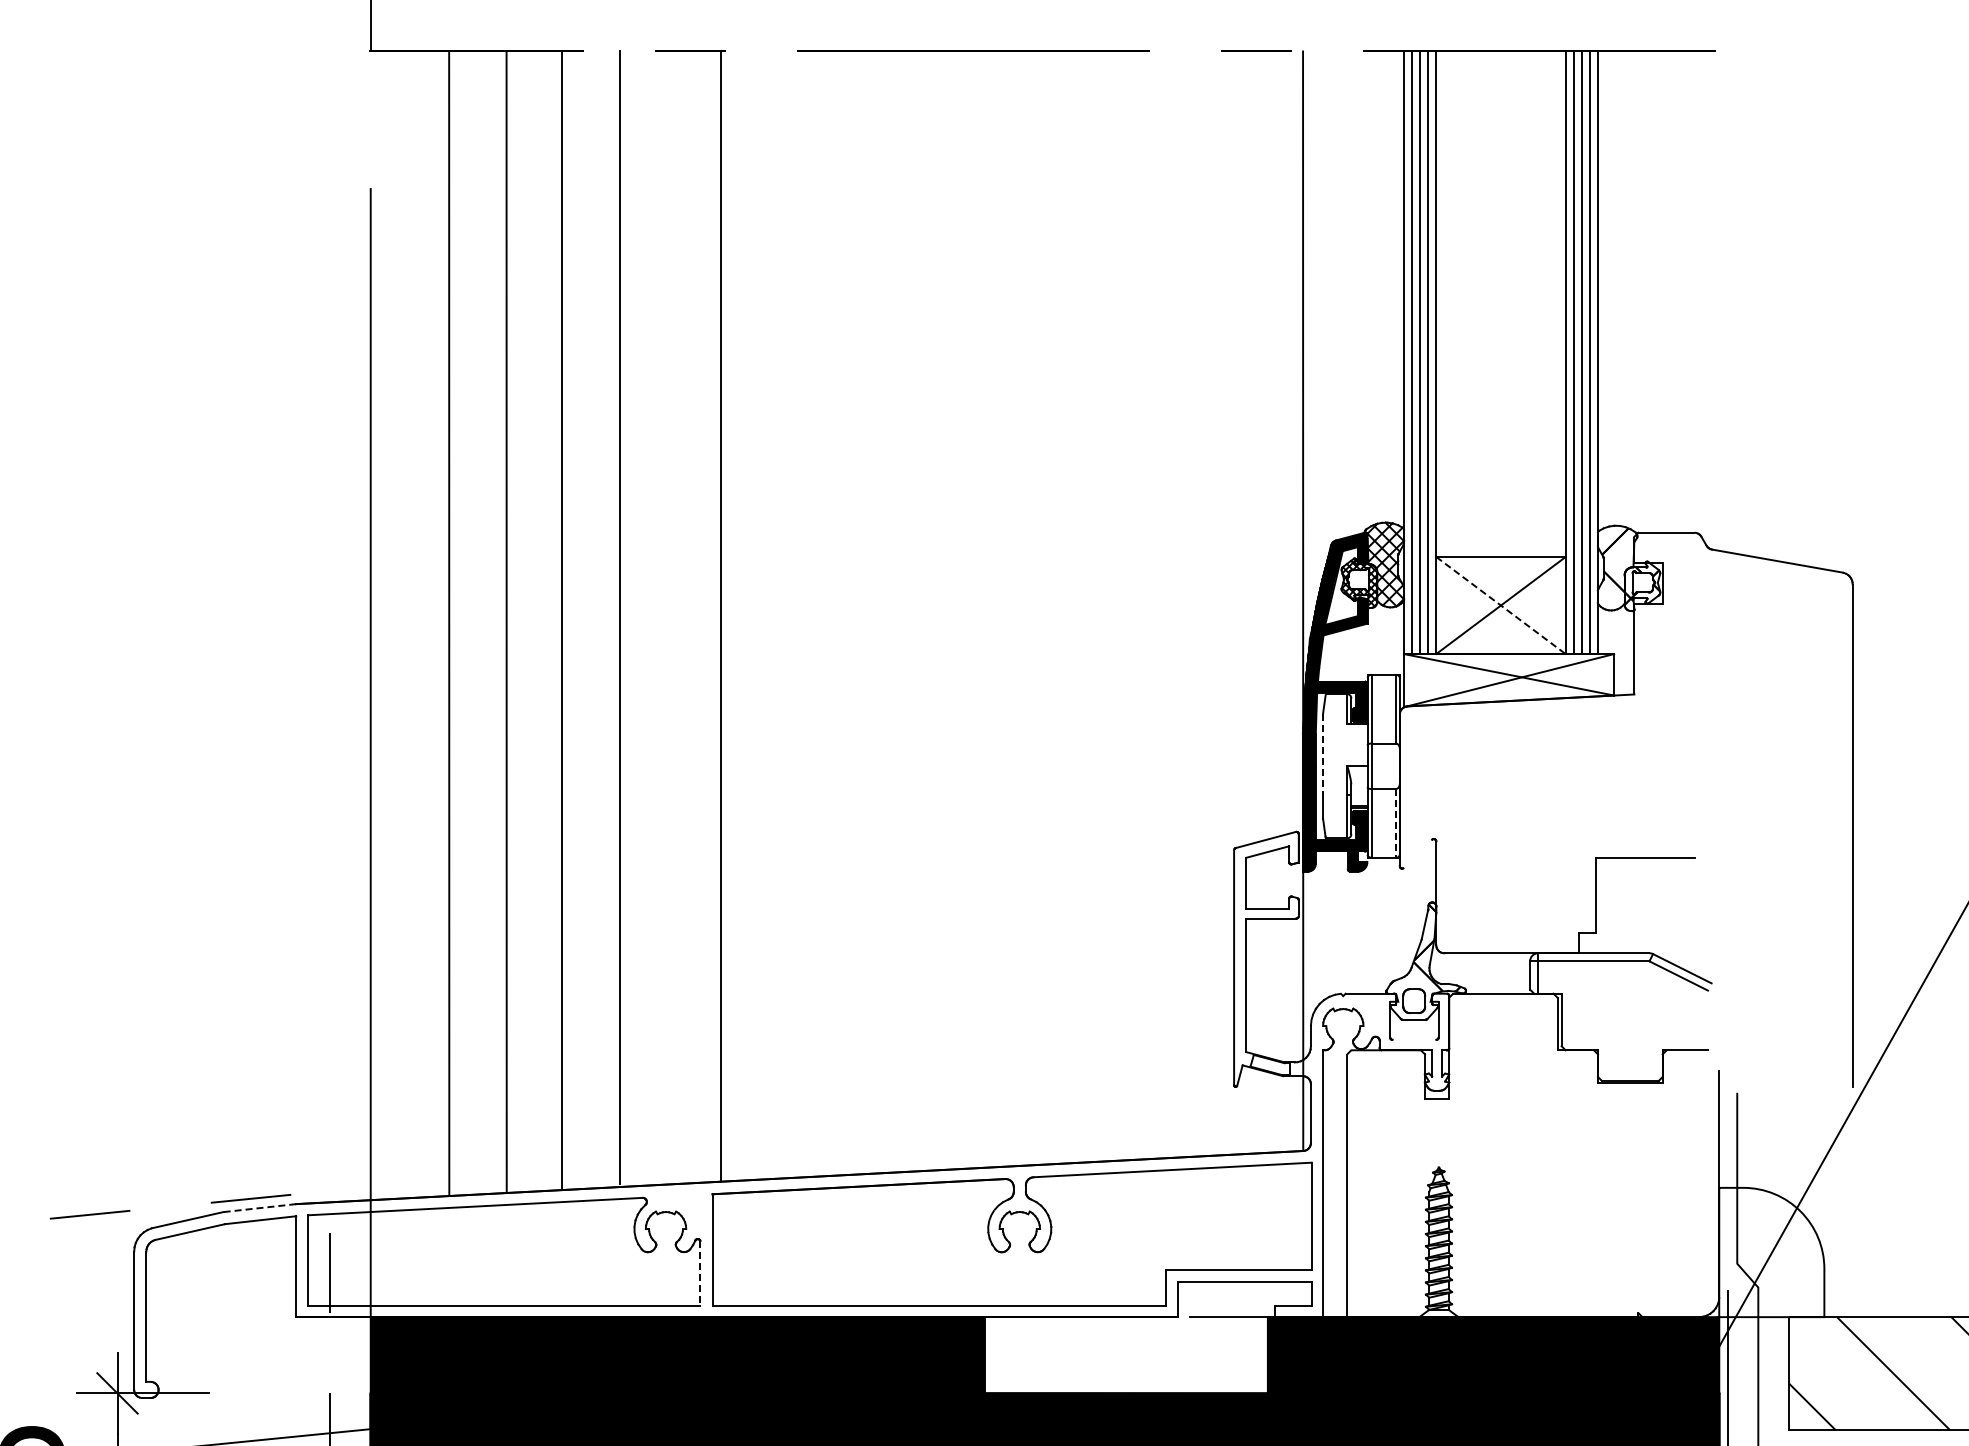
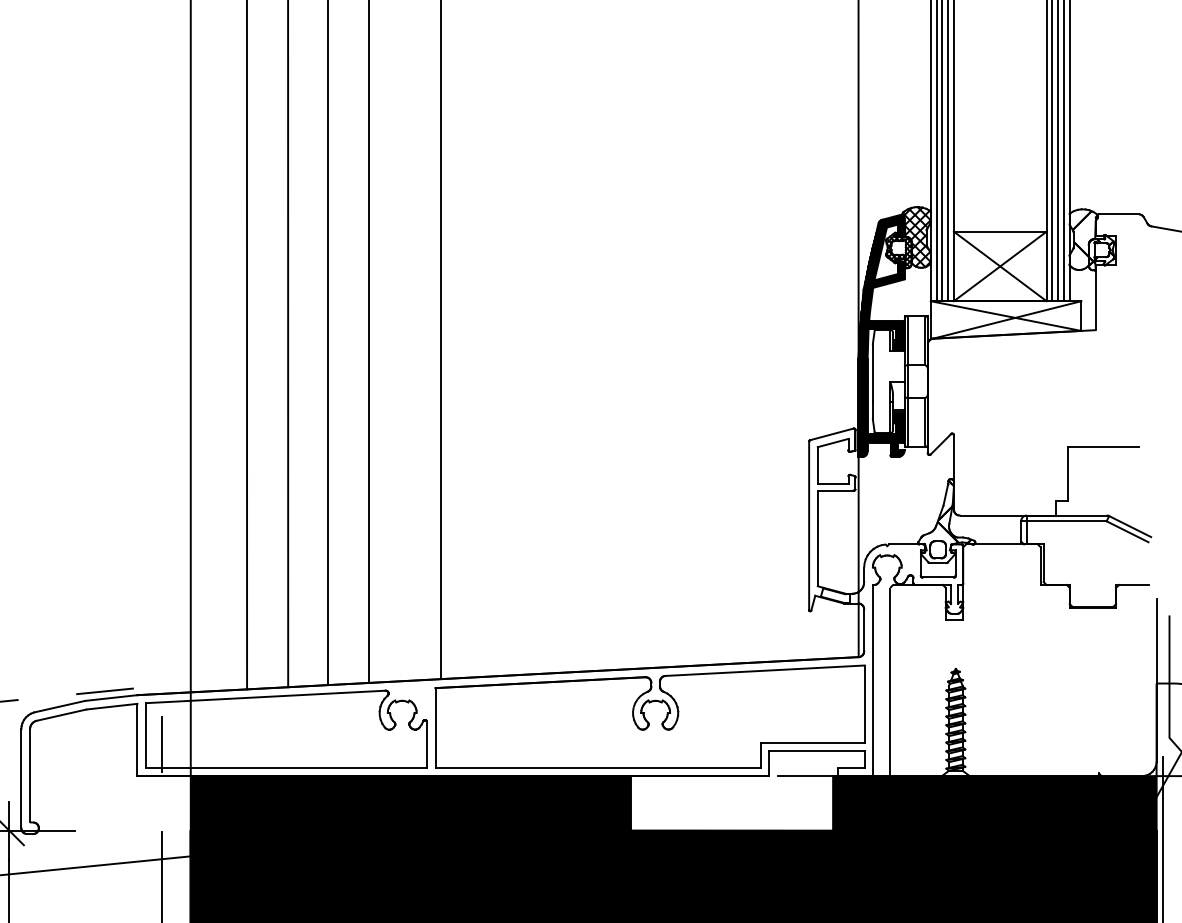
line: (1500, 605) -> (999, 266), dashed -> solid
line: (1323, 754) -> (873, 373), dashed -> solid
line: (1395, 823) -> (924, 422), dashed -> solid
line: (1418, 853) -> (941, 444), added
line: (1414, 1039) -> (938, 577), added
line: (259, 1208) -> (111, 698), dashed -> solid
line: (700, 1274) -> (426, 745), dashed -> solid

